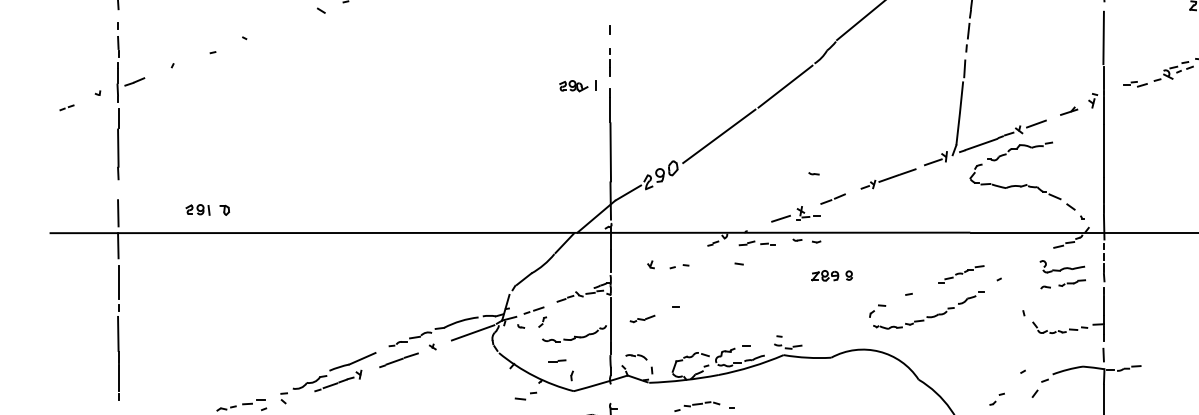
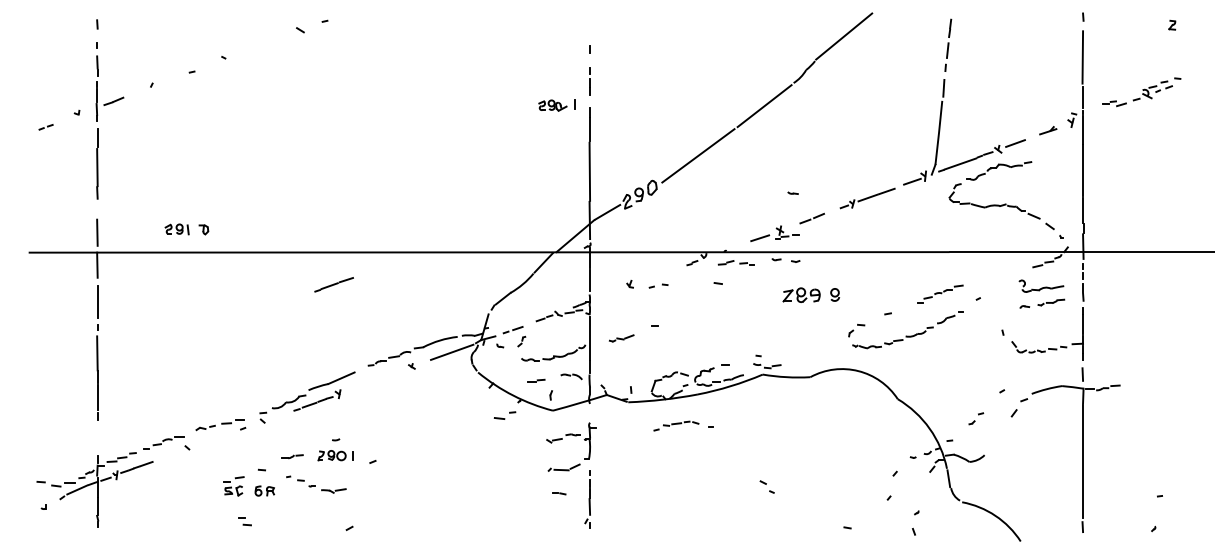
part: (832, 276) -> (811, 295), size x1.4
part: (636, 357) -> (571, 376), moved
line: (398, 360) -> (333, 284), moved

